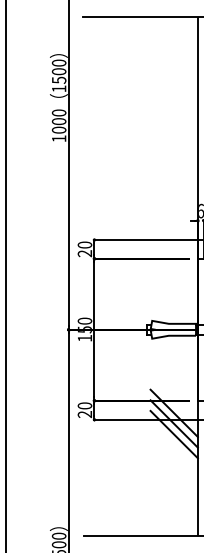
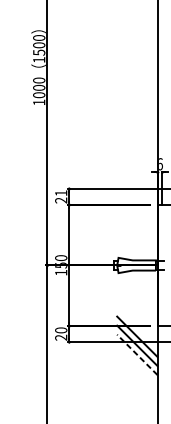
text: (84, 244) -> (60, 192), 20 -> 21
line: (173, 434) -> (136, 354), solid -> dashed

